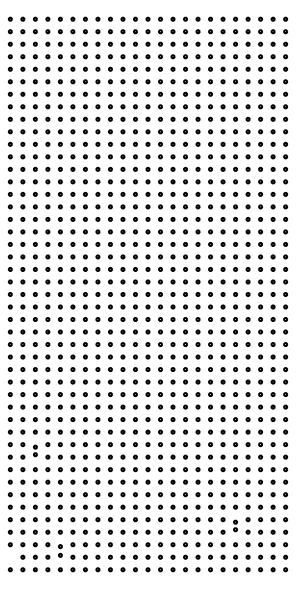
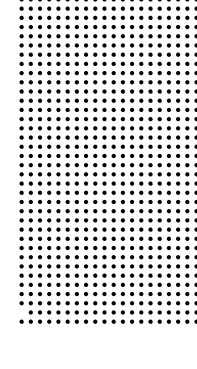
part: (35, 450) -> (40, 233), size x1.67
part: (235, 525) -> (187, 289), size x1.67
part: (60, 550) -> (58, 307), size x1.43

